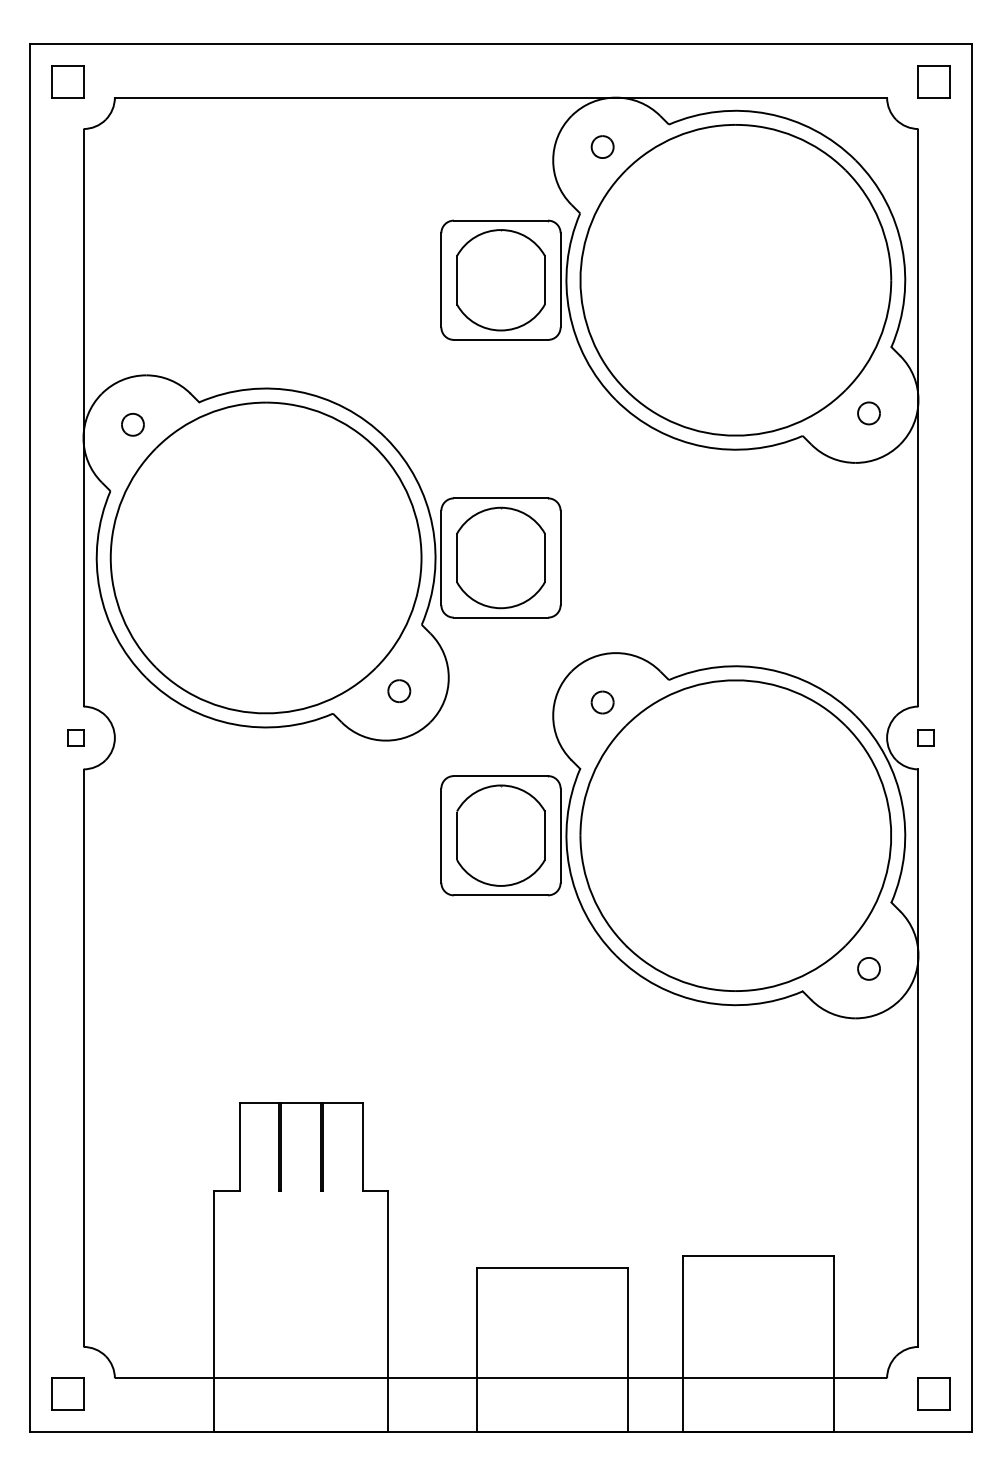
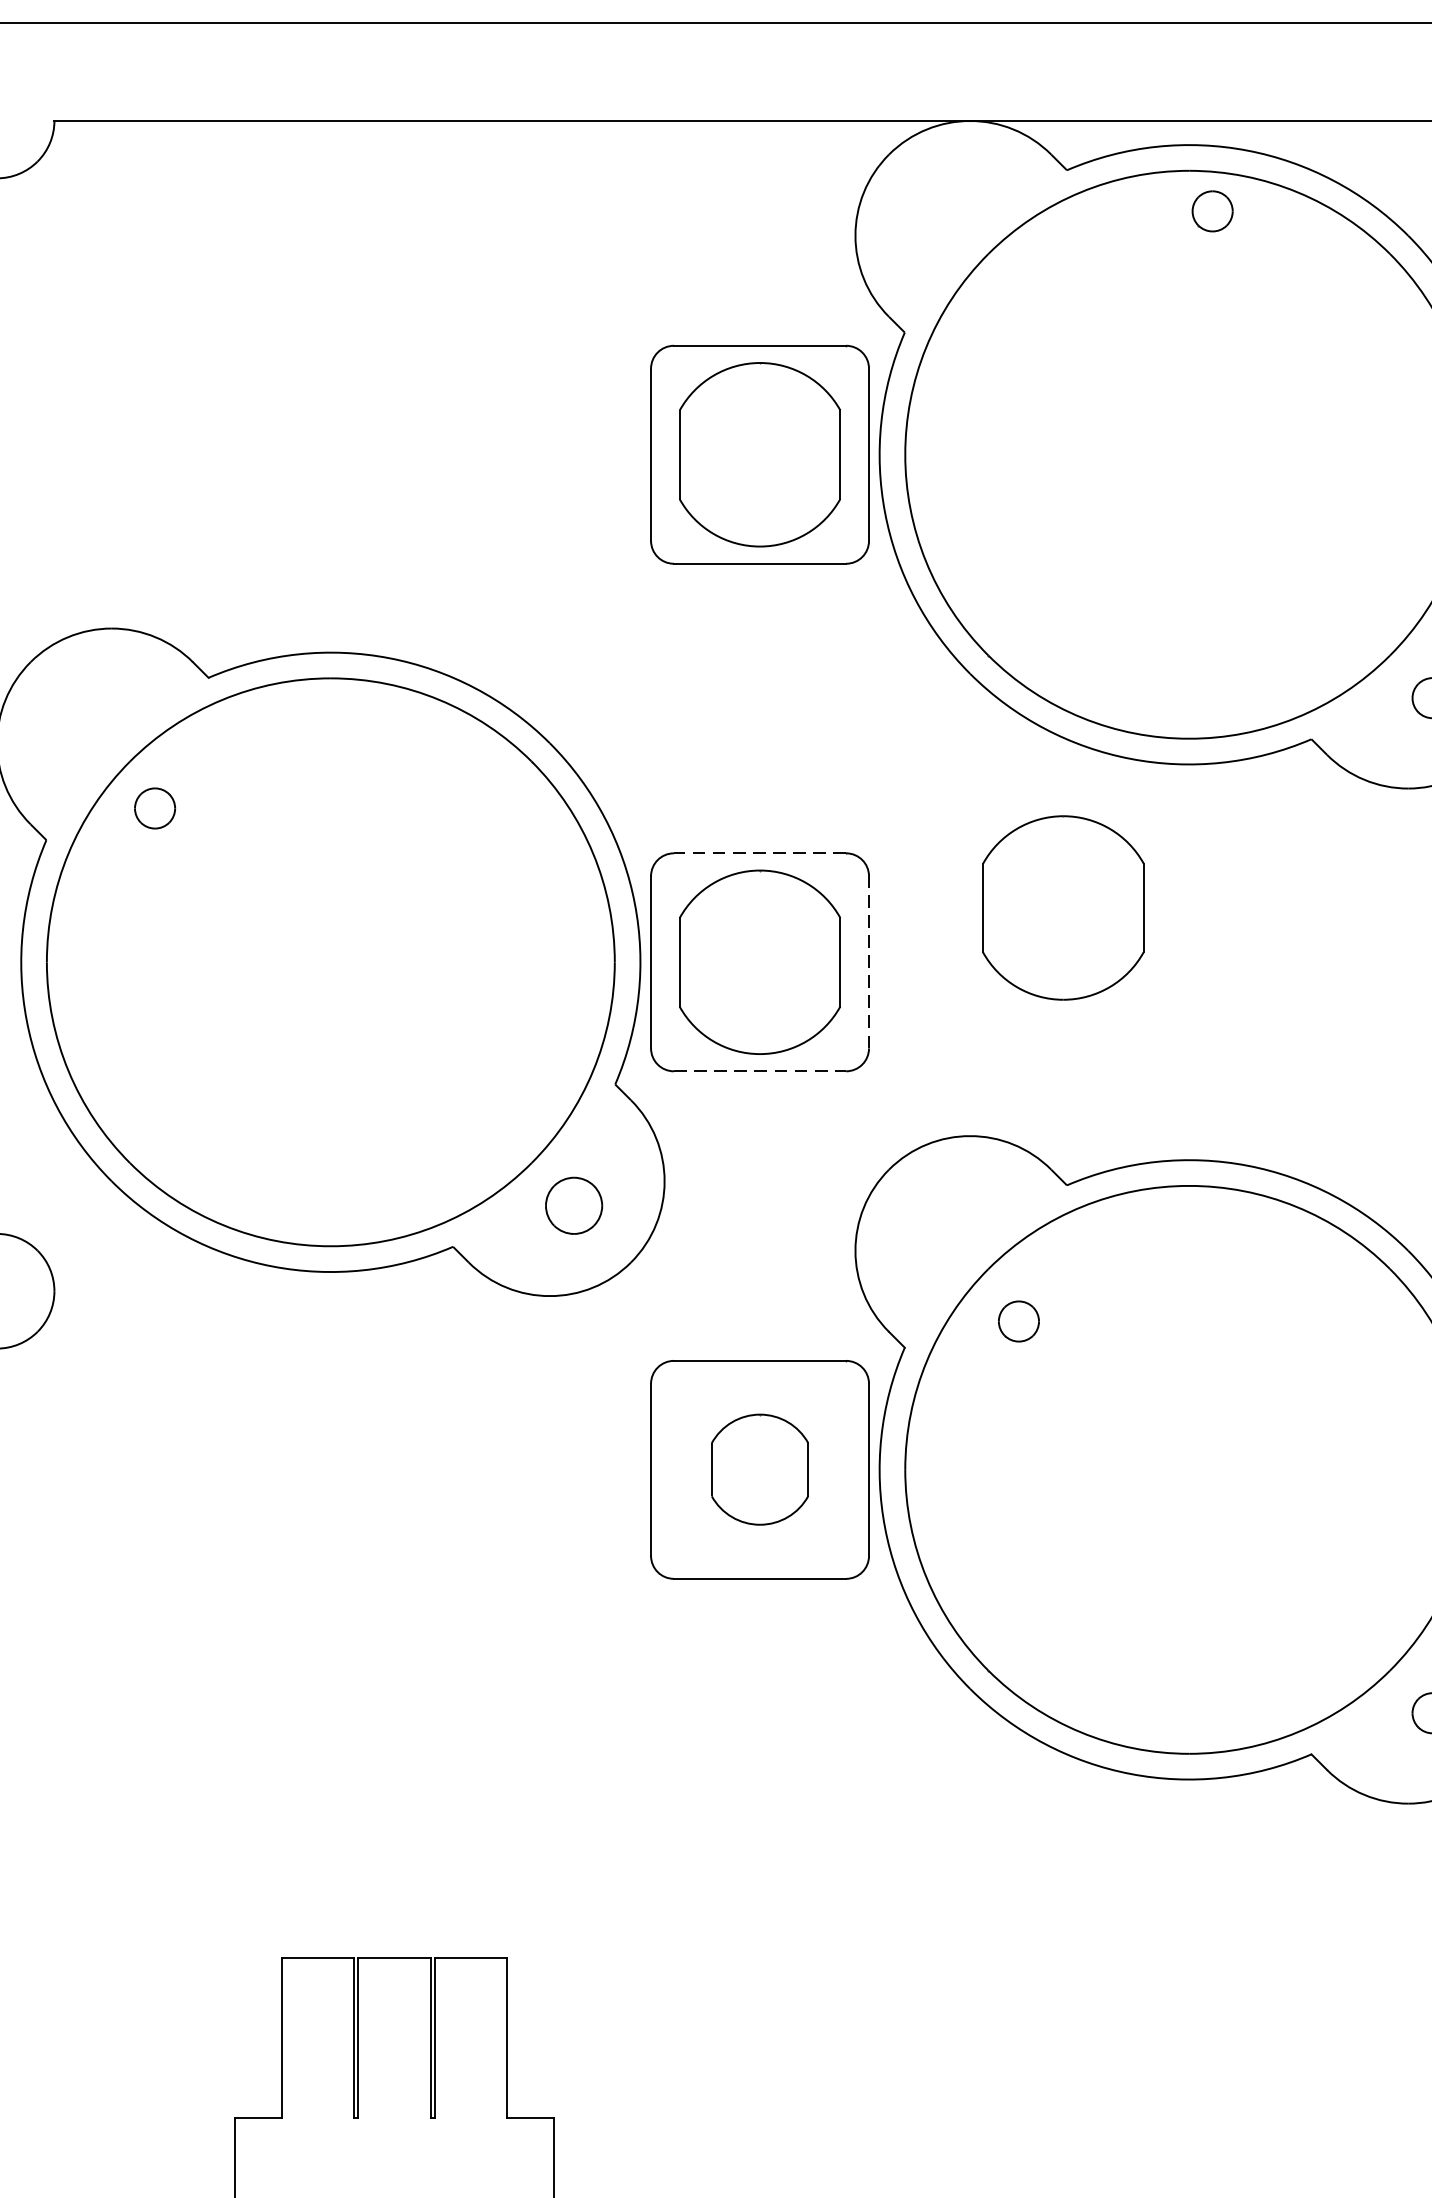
part: (602, 146) -> (1212, 210), moved
part: (132, 424) -> (154, 807), moved
line: (500, 498) -> (759, 853), solid -> dashed
part: (666, 528) -> (1062, 908), added
line: (560, 557) -> (868, 961), solid -> dashed
line: (501, 617) -> (760, 1071), solid -> dashed
part: (399, 690) -> (574, 1204), size x1.4
part: (602, 702) -> (1018, 1321), moved
part: (500, 835) -> (759, 1469), size x0.6

